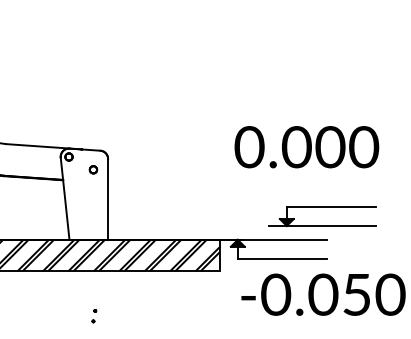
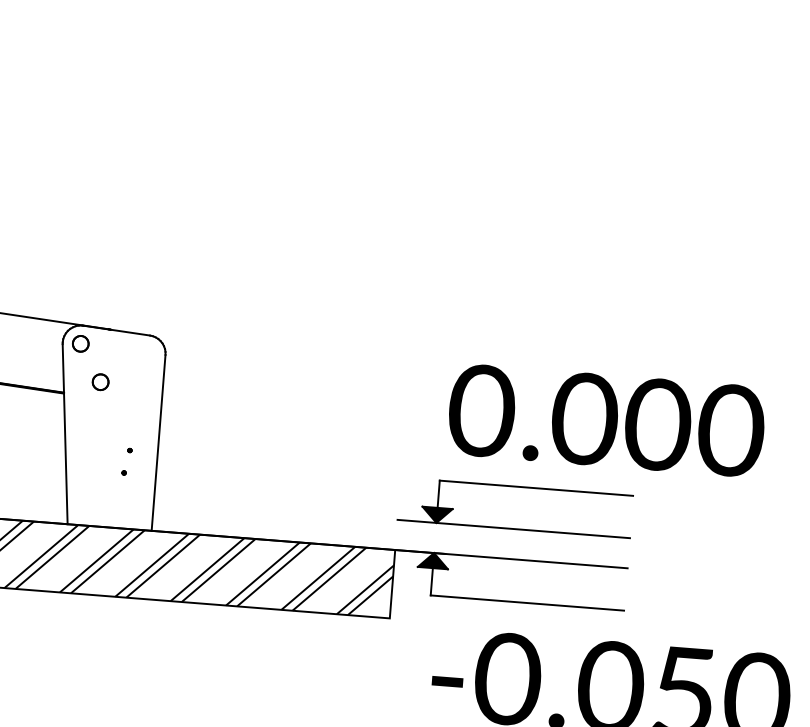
text: (306, 147) -> (605, 421), moved
part: (93, 169) -> (100, 381), moved
part: (322, 207) -> (517, 488), moved
part: (94, 316) -> (127, 462), moved

